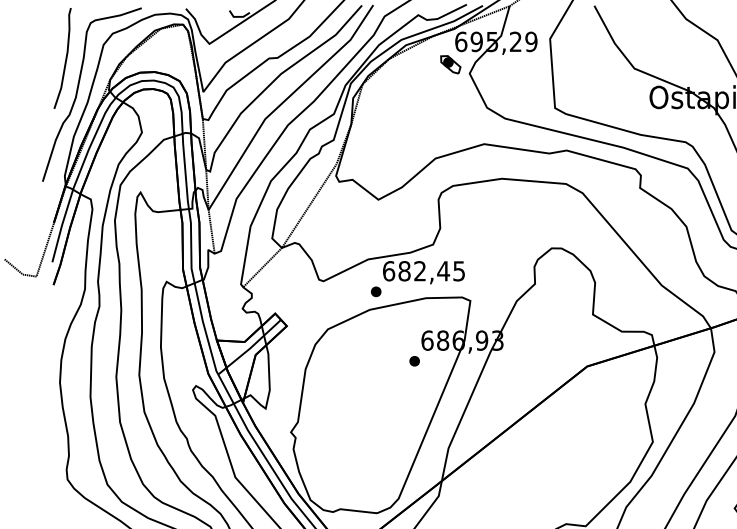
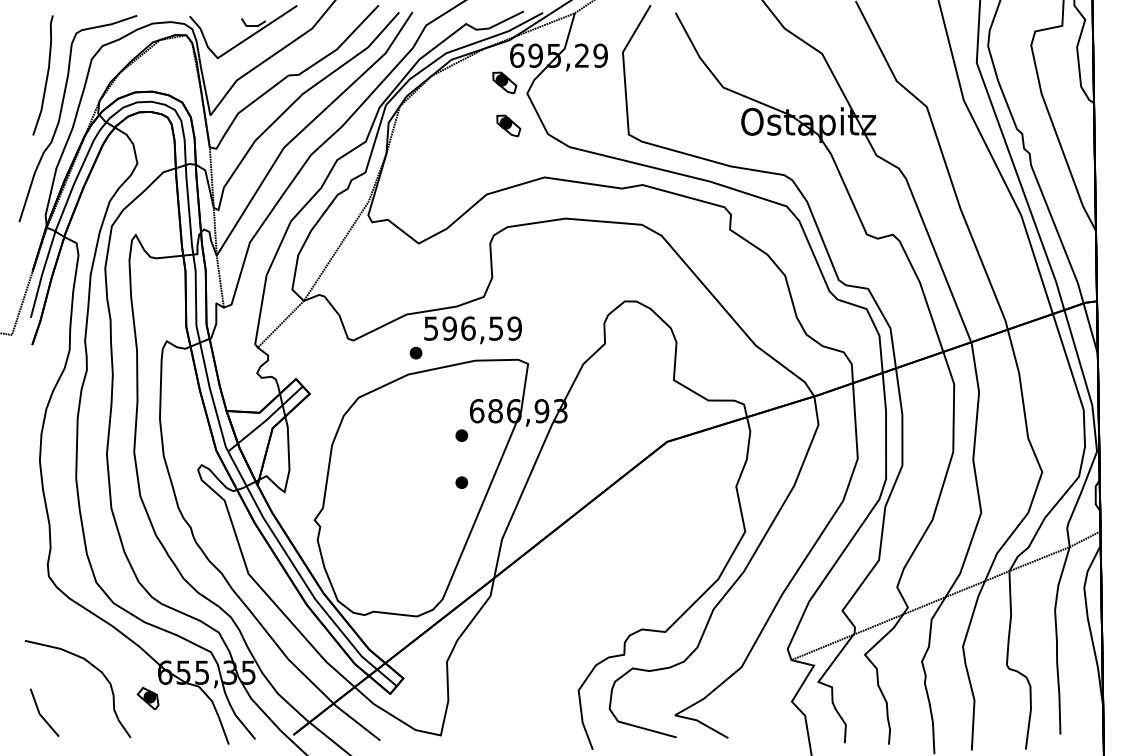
part: (453, 100) -> (508, 125), added
text: (424, 271) -> (473, 328), 682,45 -> 596,59
part: (414, 400) -> (461, 482), added

